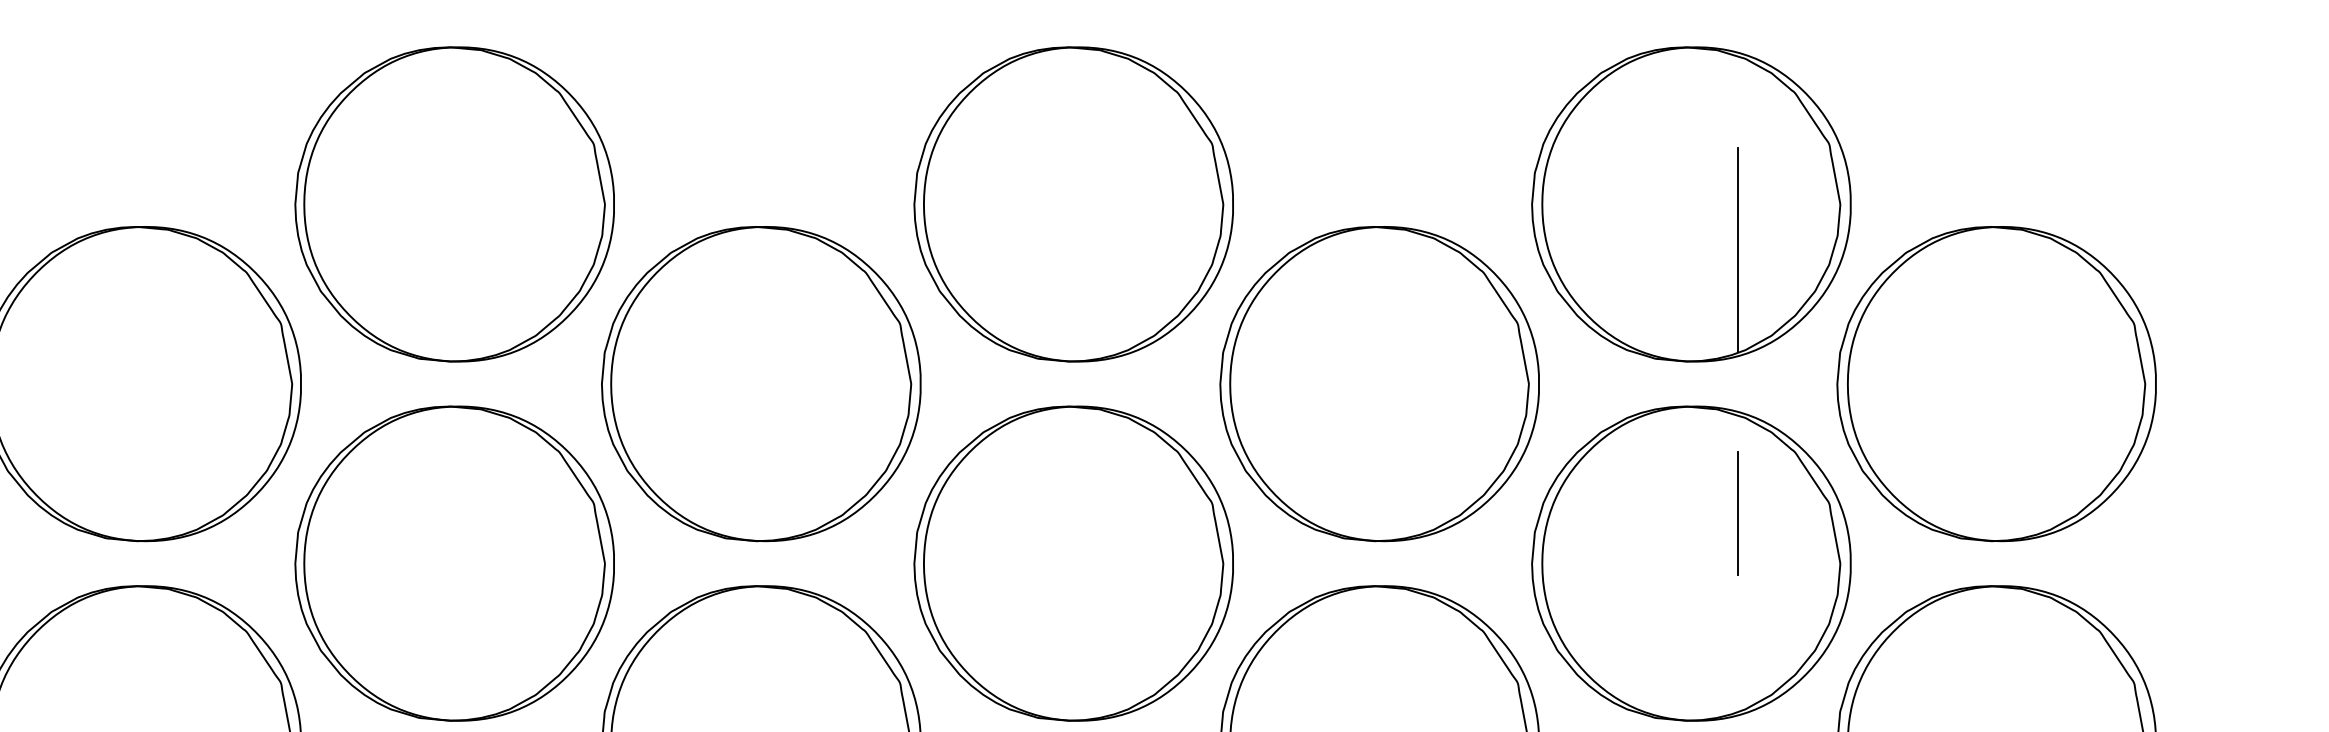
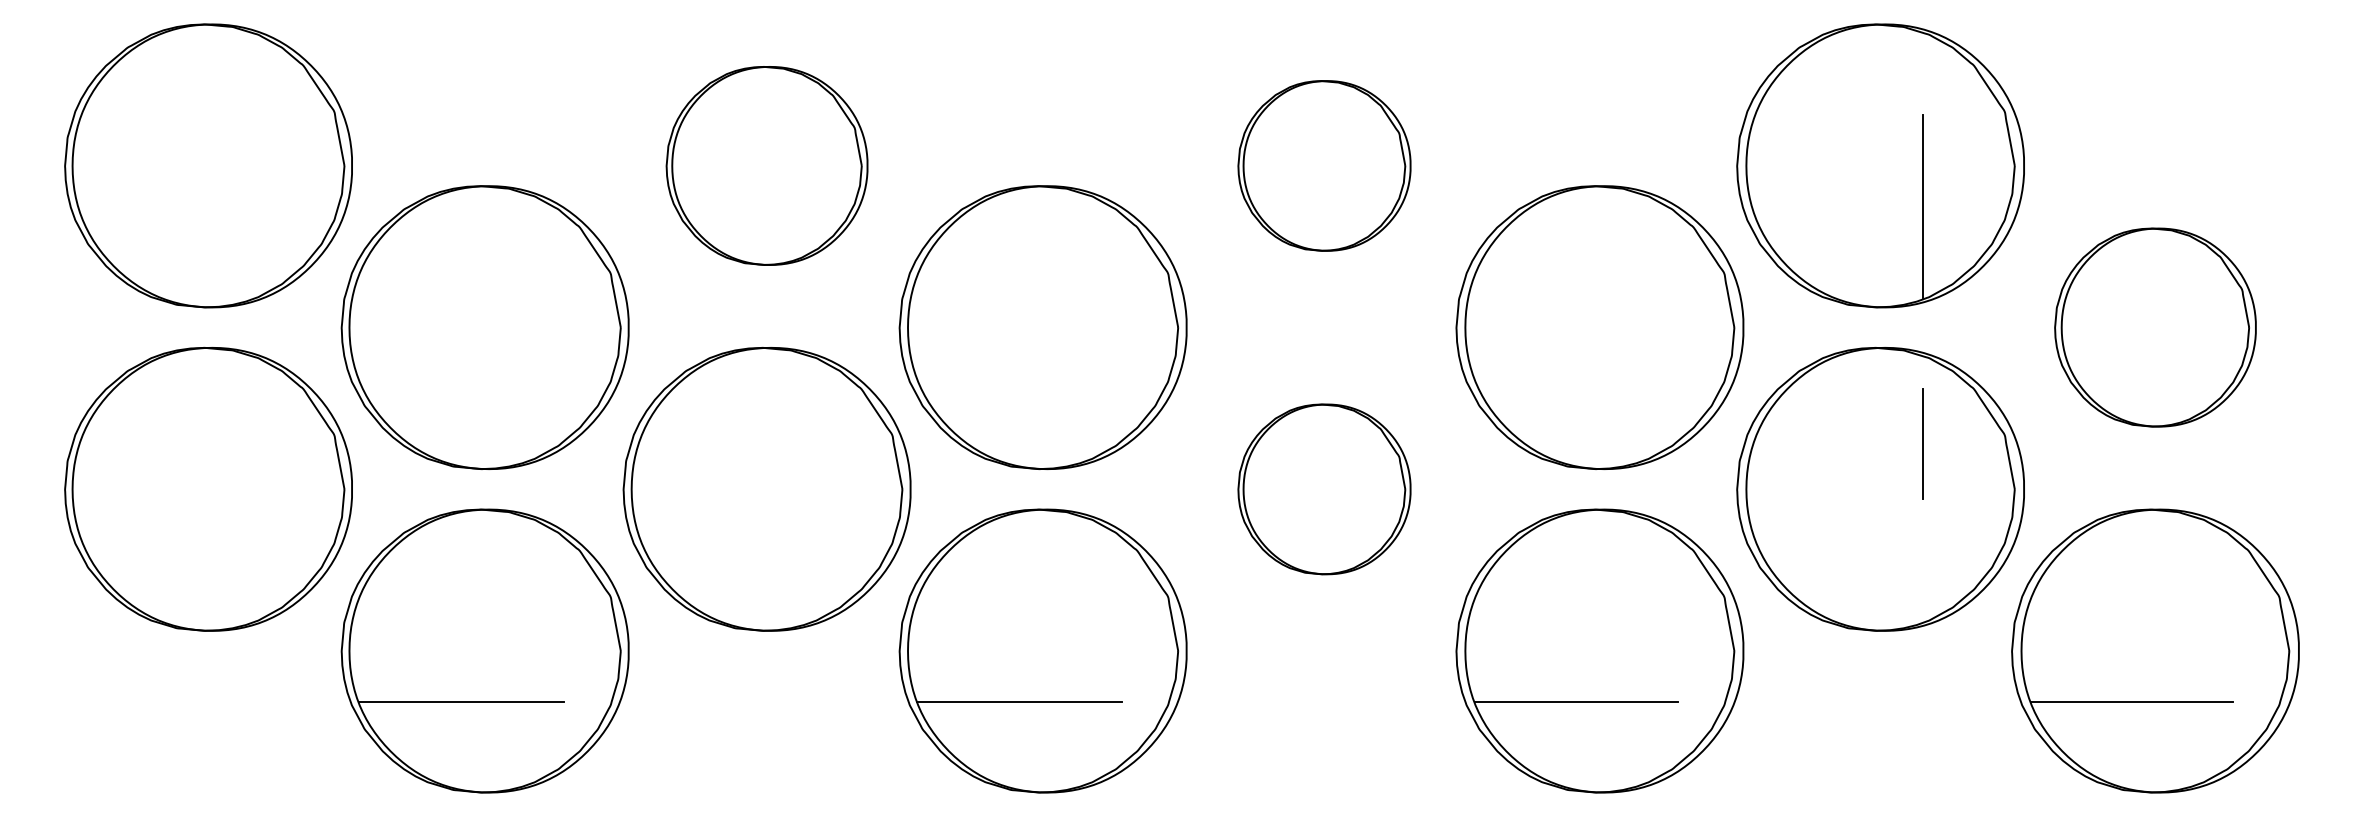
part: (454, 203) -> (766, 165), size x0.7
part: (1073, 203) -> (1324, 165), size x0.6
part: (1996, 383) -> (2155, 327), size x0.7
part: (1073, 563) -> (1324, 489), size x0.6

